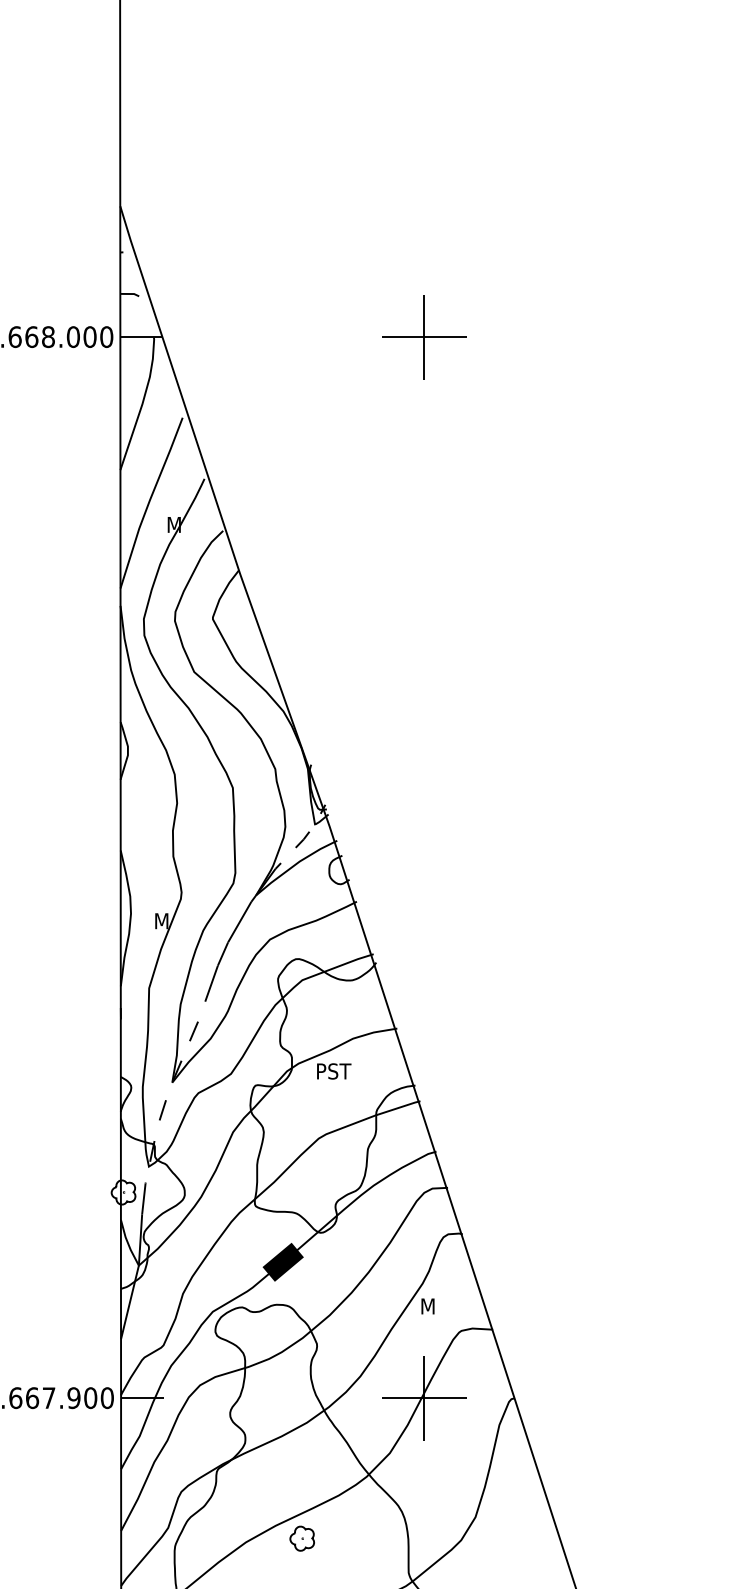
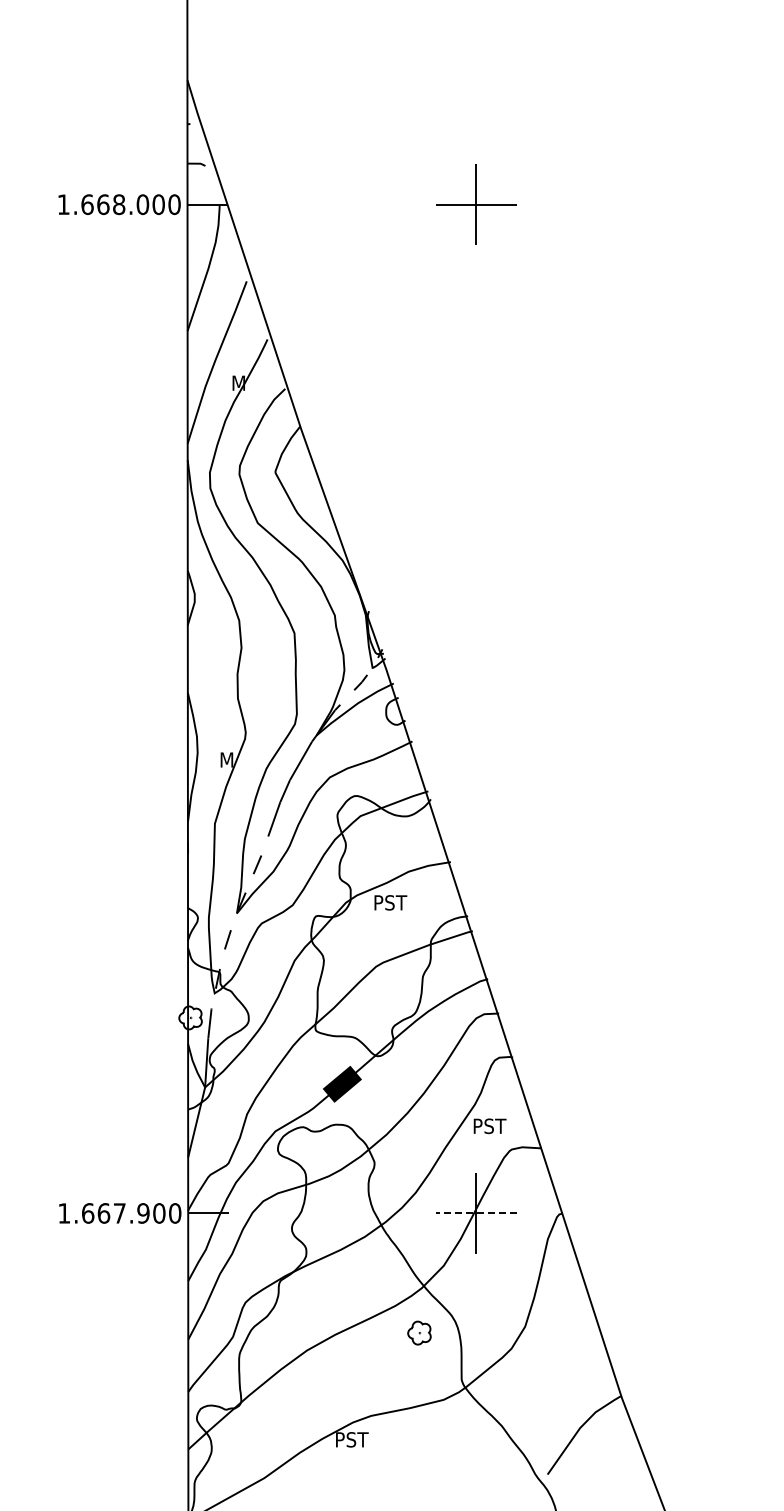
text: (439, 1306) -> (490, 1126), M -> PST
line: (423, 1398) -> (475, 1213), solid -> dashed
part: (302, 1538) -> (419, 1332), moved

